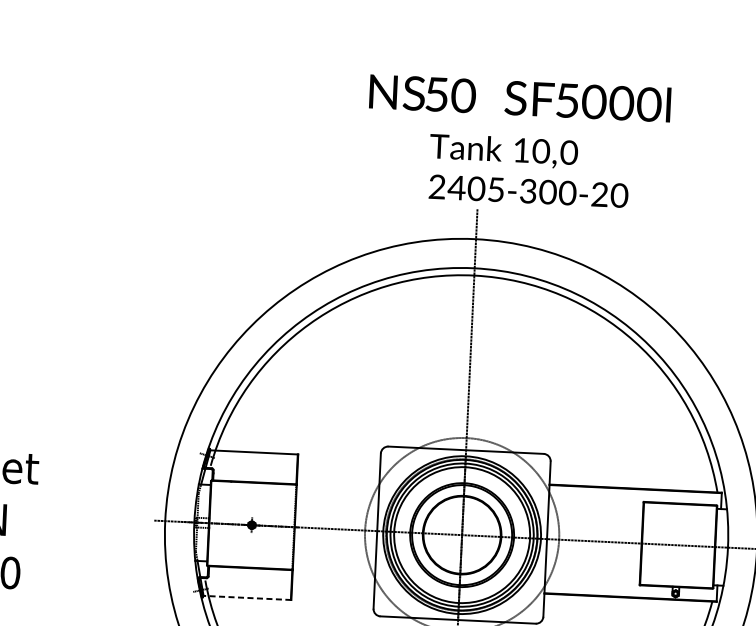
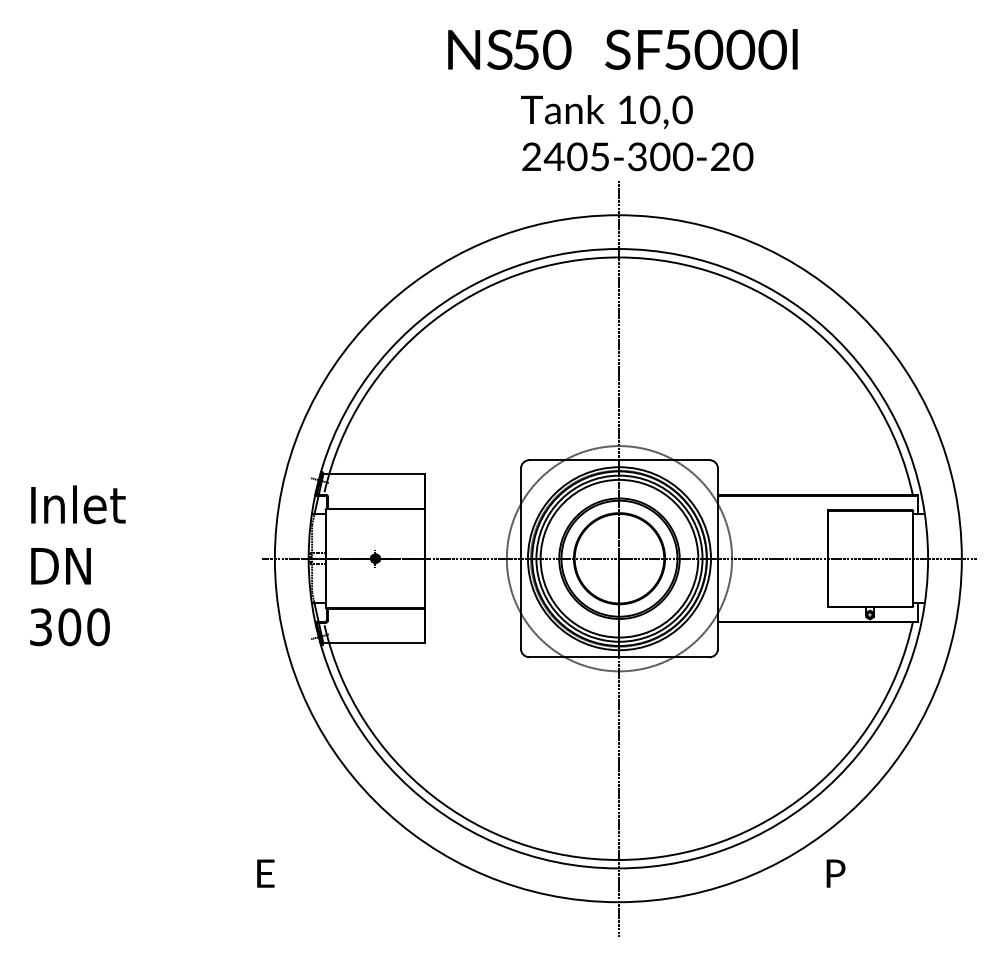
text: (517, 142) -> (622, 100), moved
line: (247, 598) -> (374, 643), dashed -> solid

